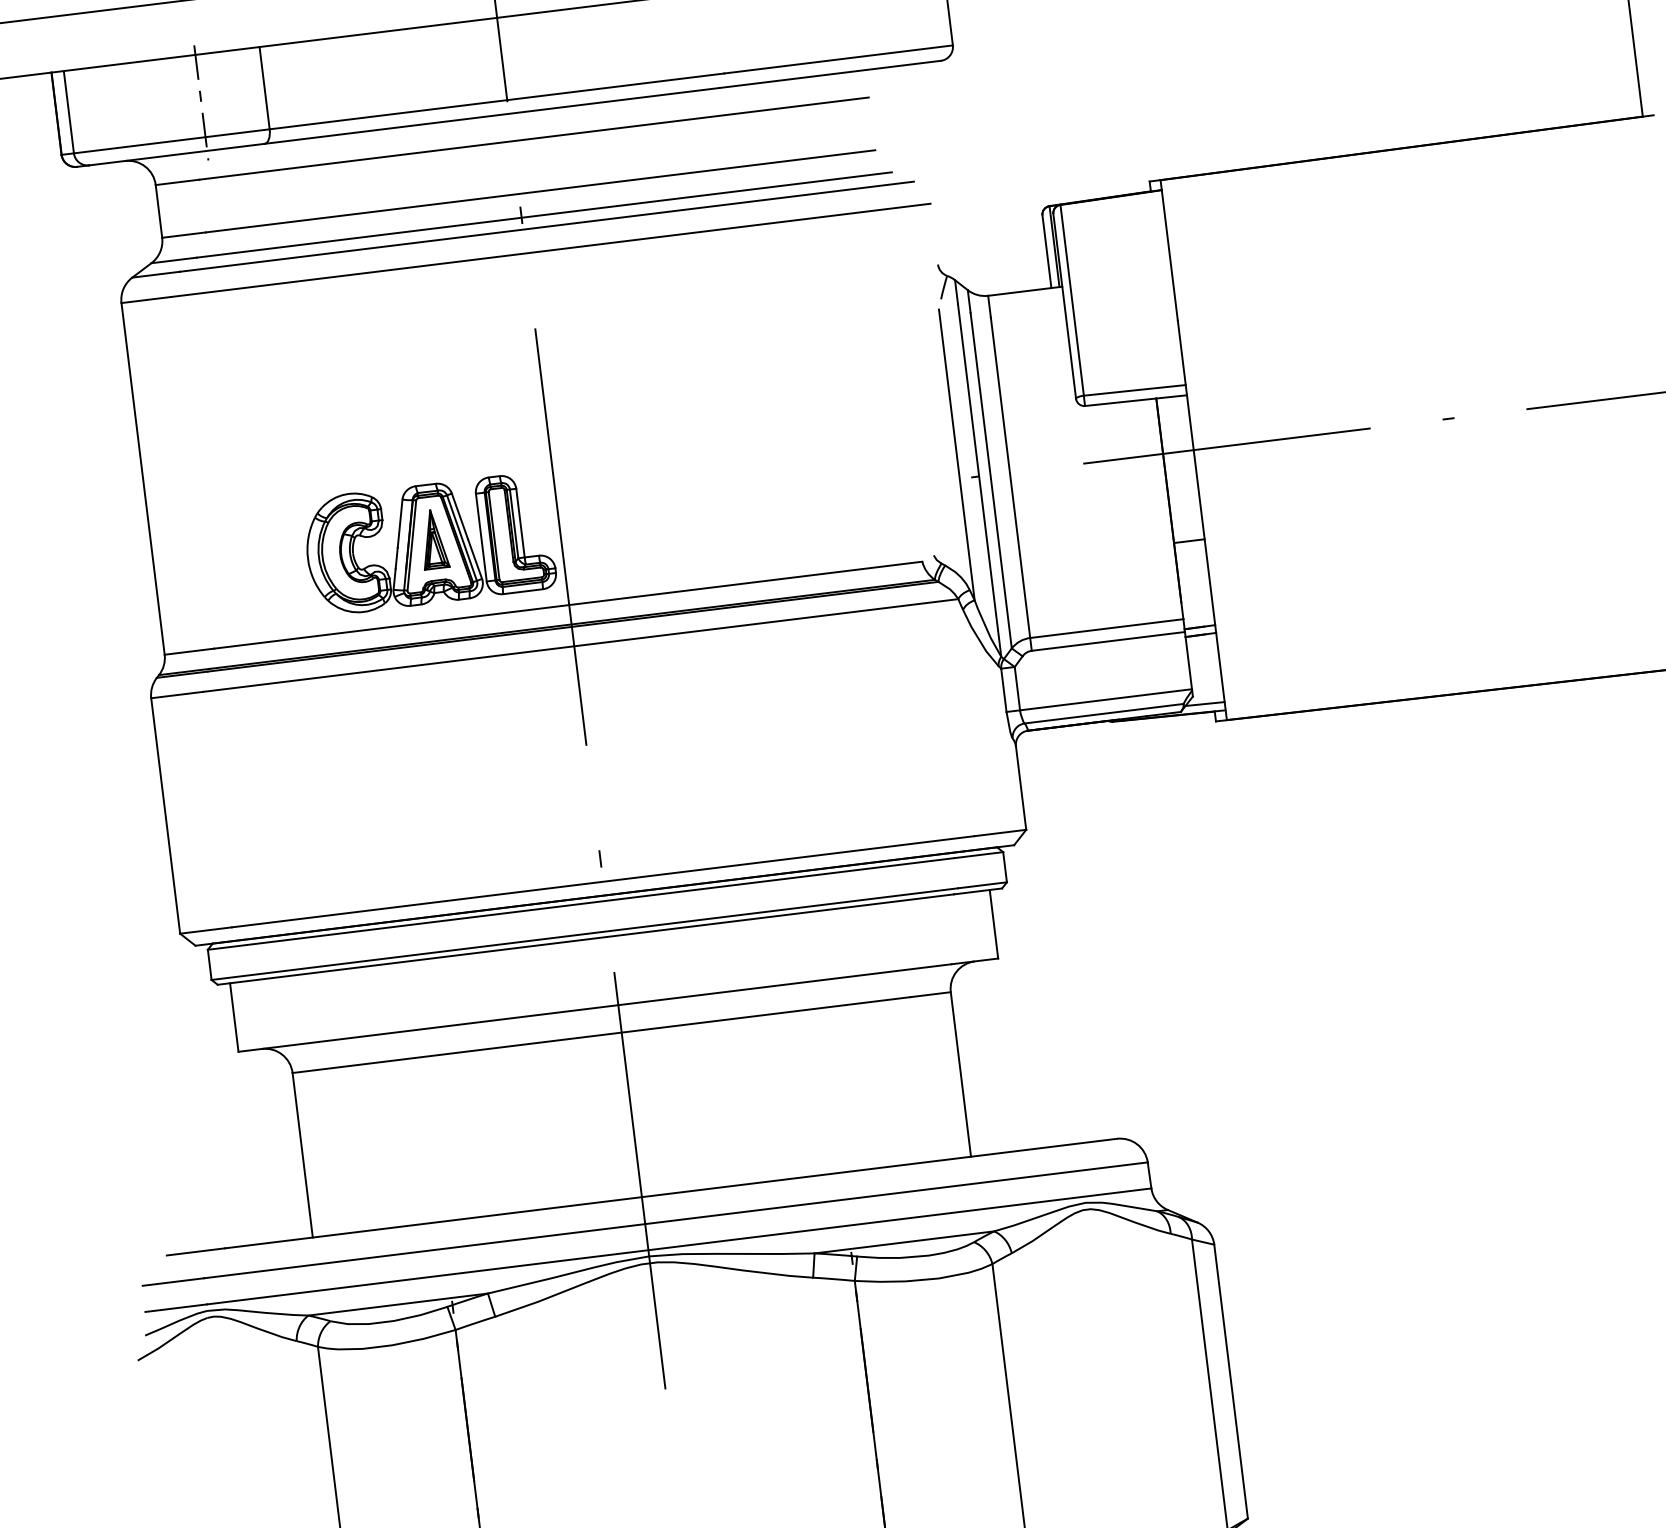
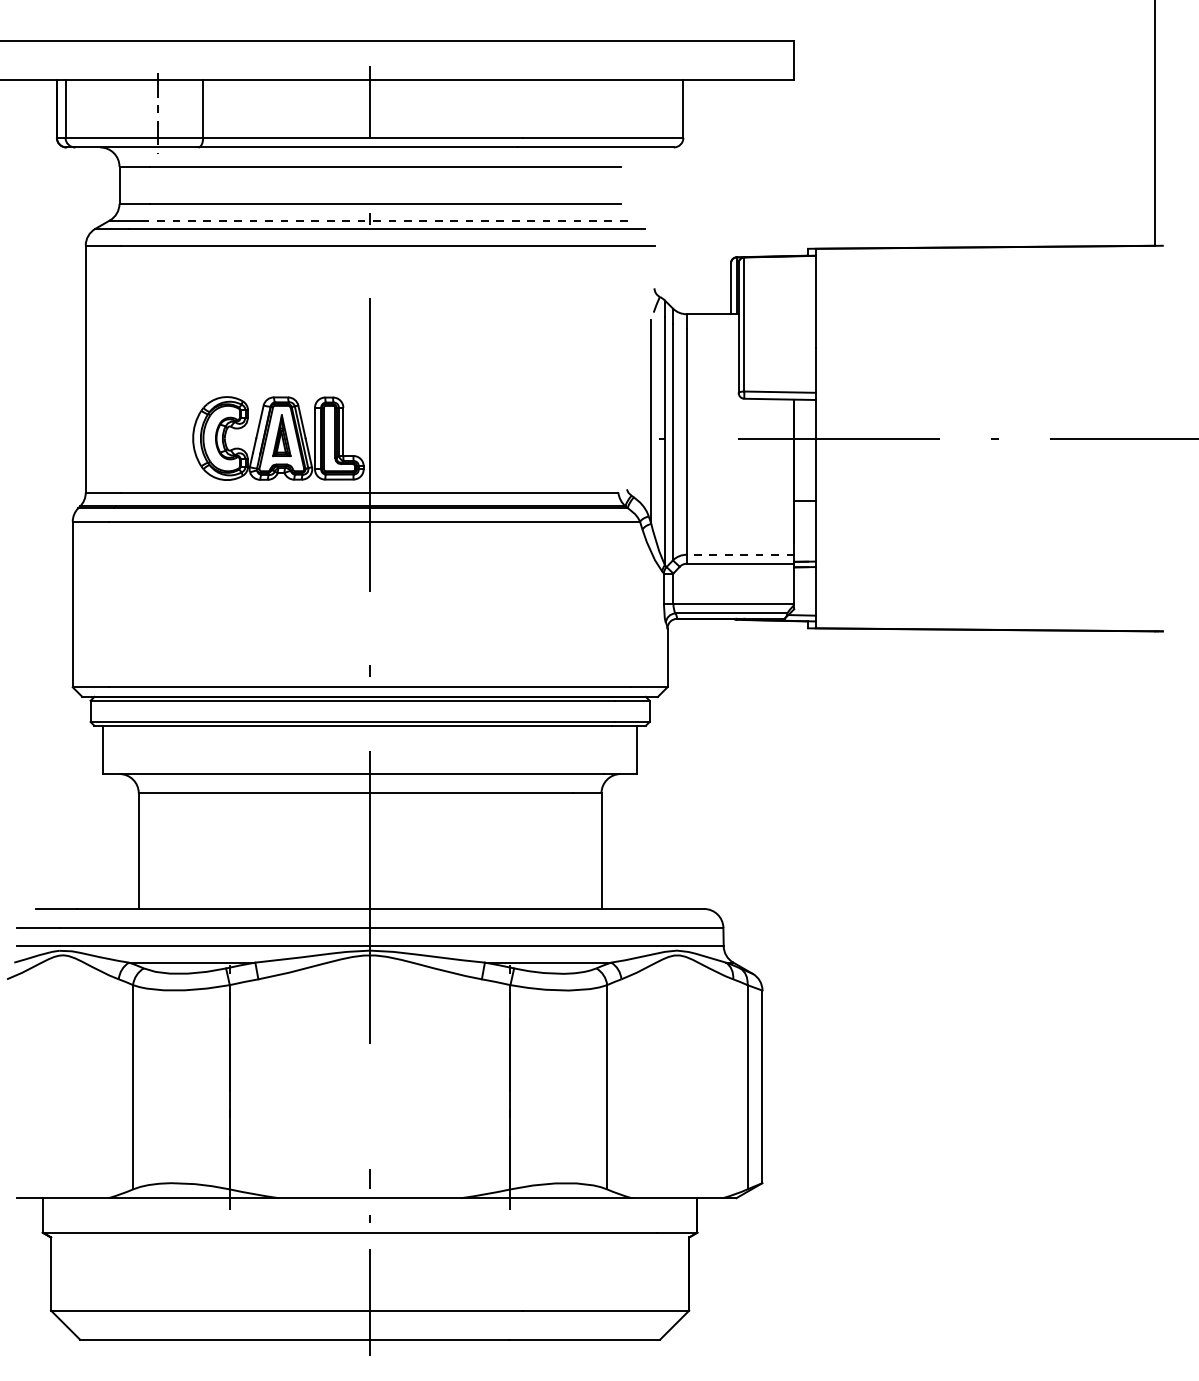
line: (544, 214) -> (386, 220), solid -> dashed
line: (1106, 628) -> (740, 554), solid -> dashed

